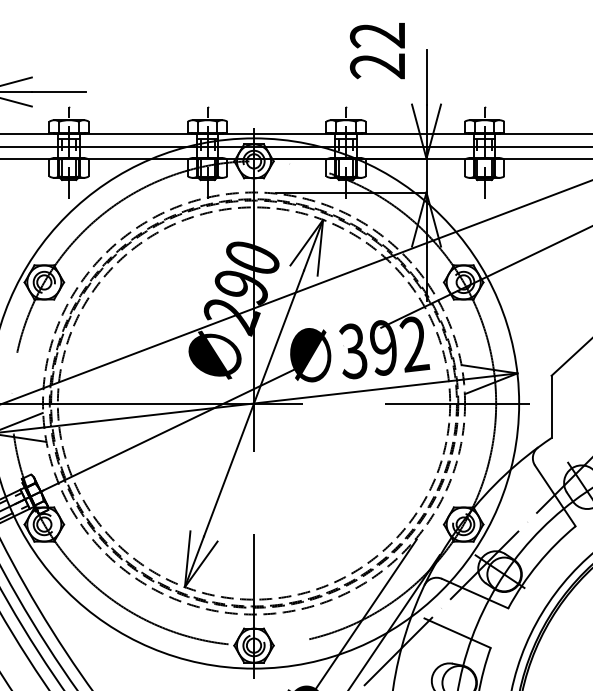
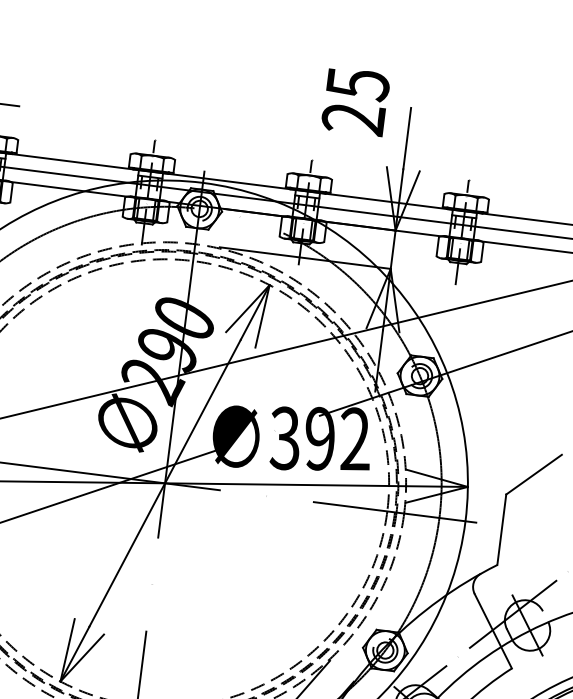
text: (377, 36) -> (357, 85), 22 -> 25

